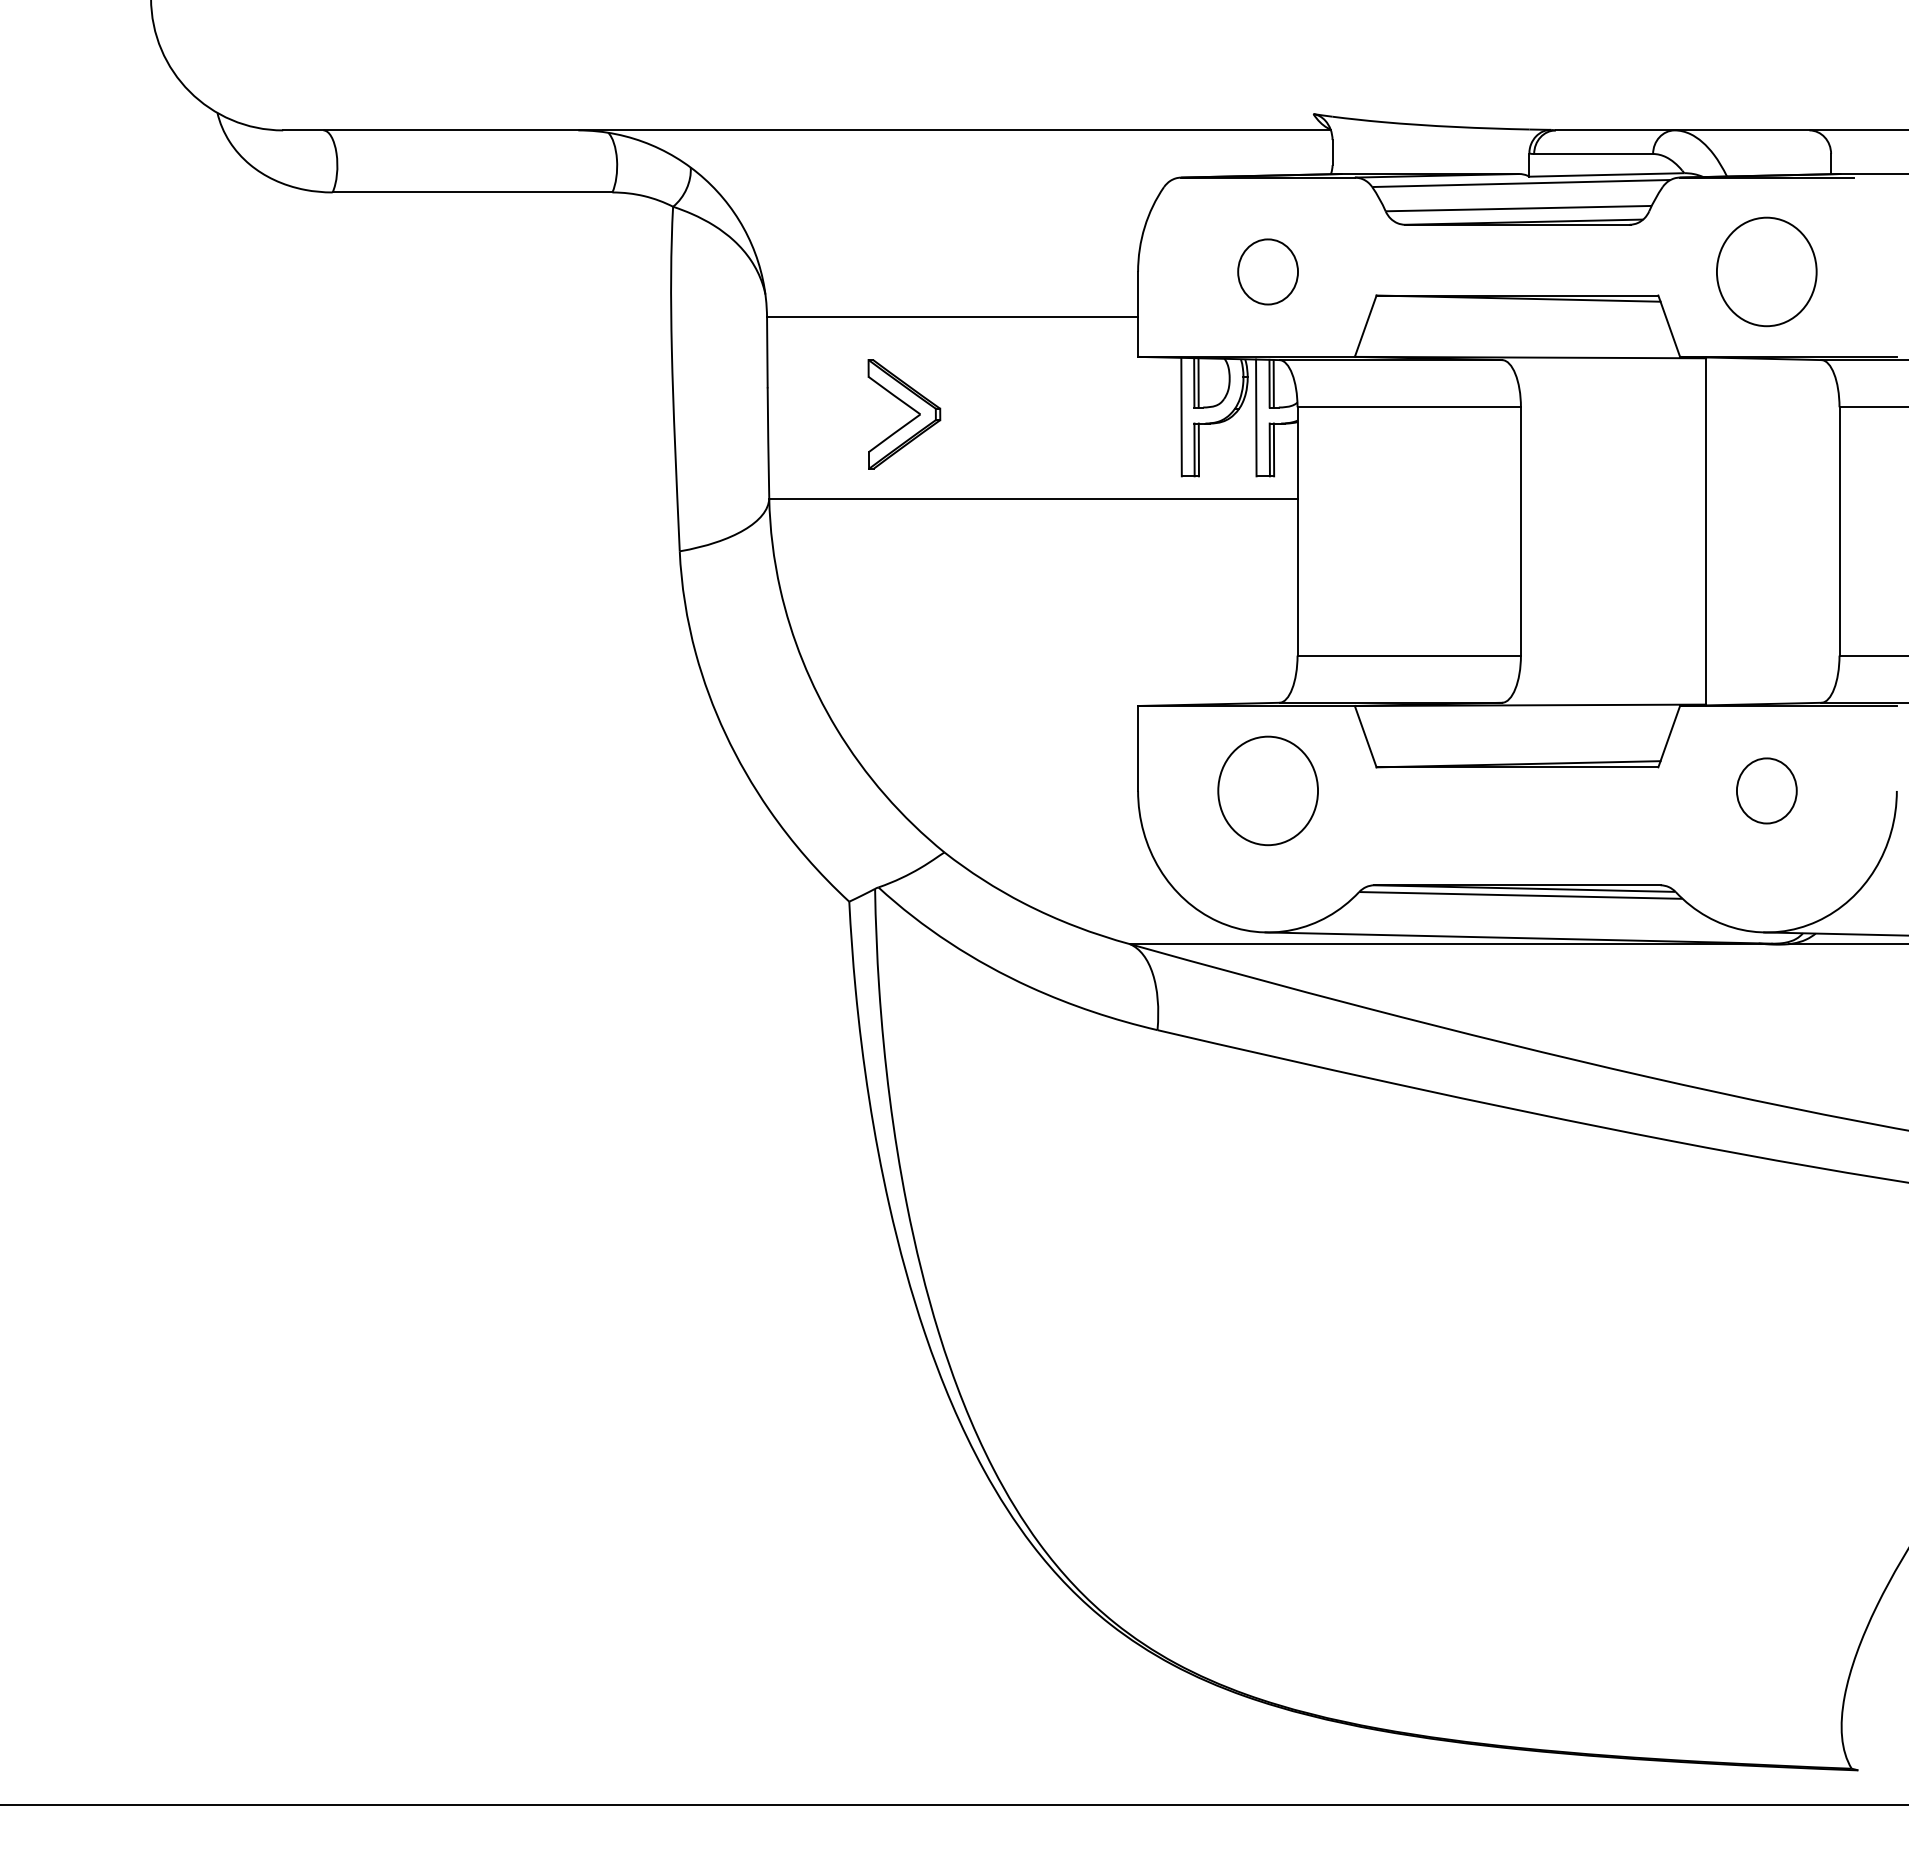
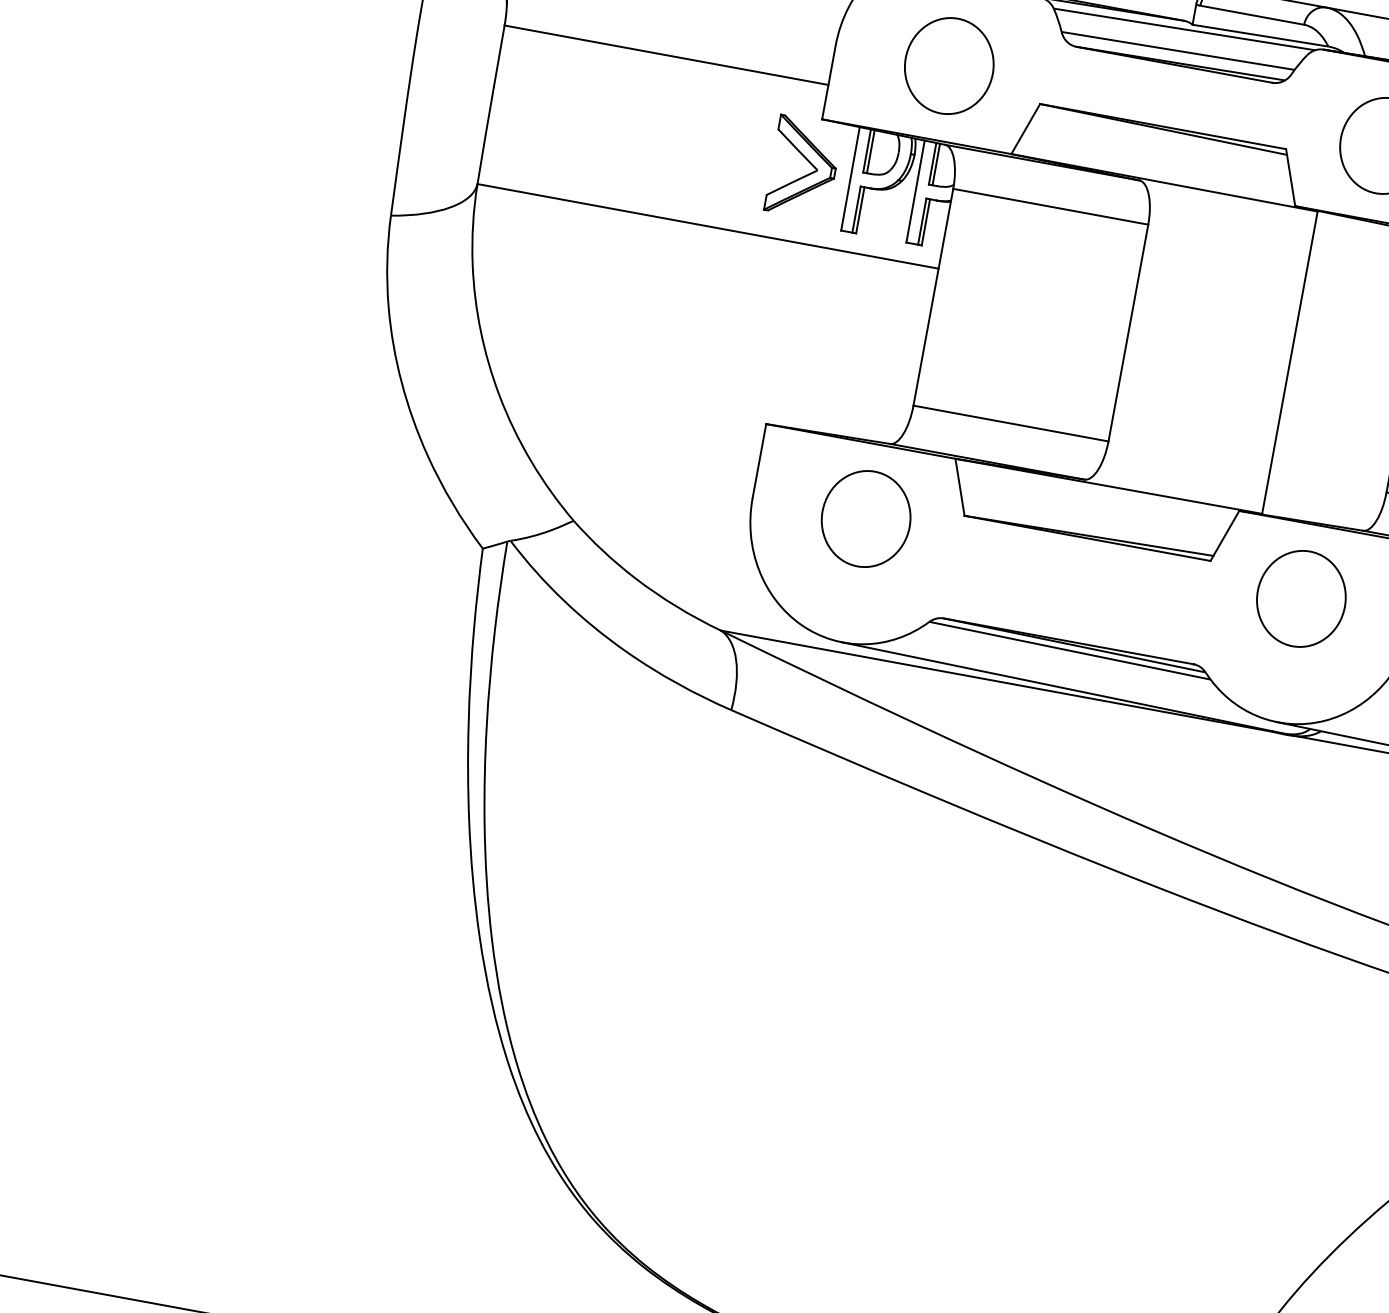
part: (1267, 271) -> (948, 65), size x1.67
part: (908, 421) -> (806, 174), moved
part: (1766, 790) -> (1301, 598), size x1.67

